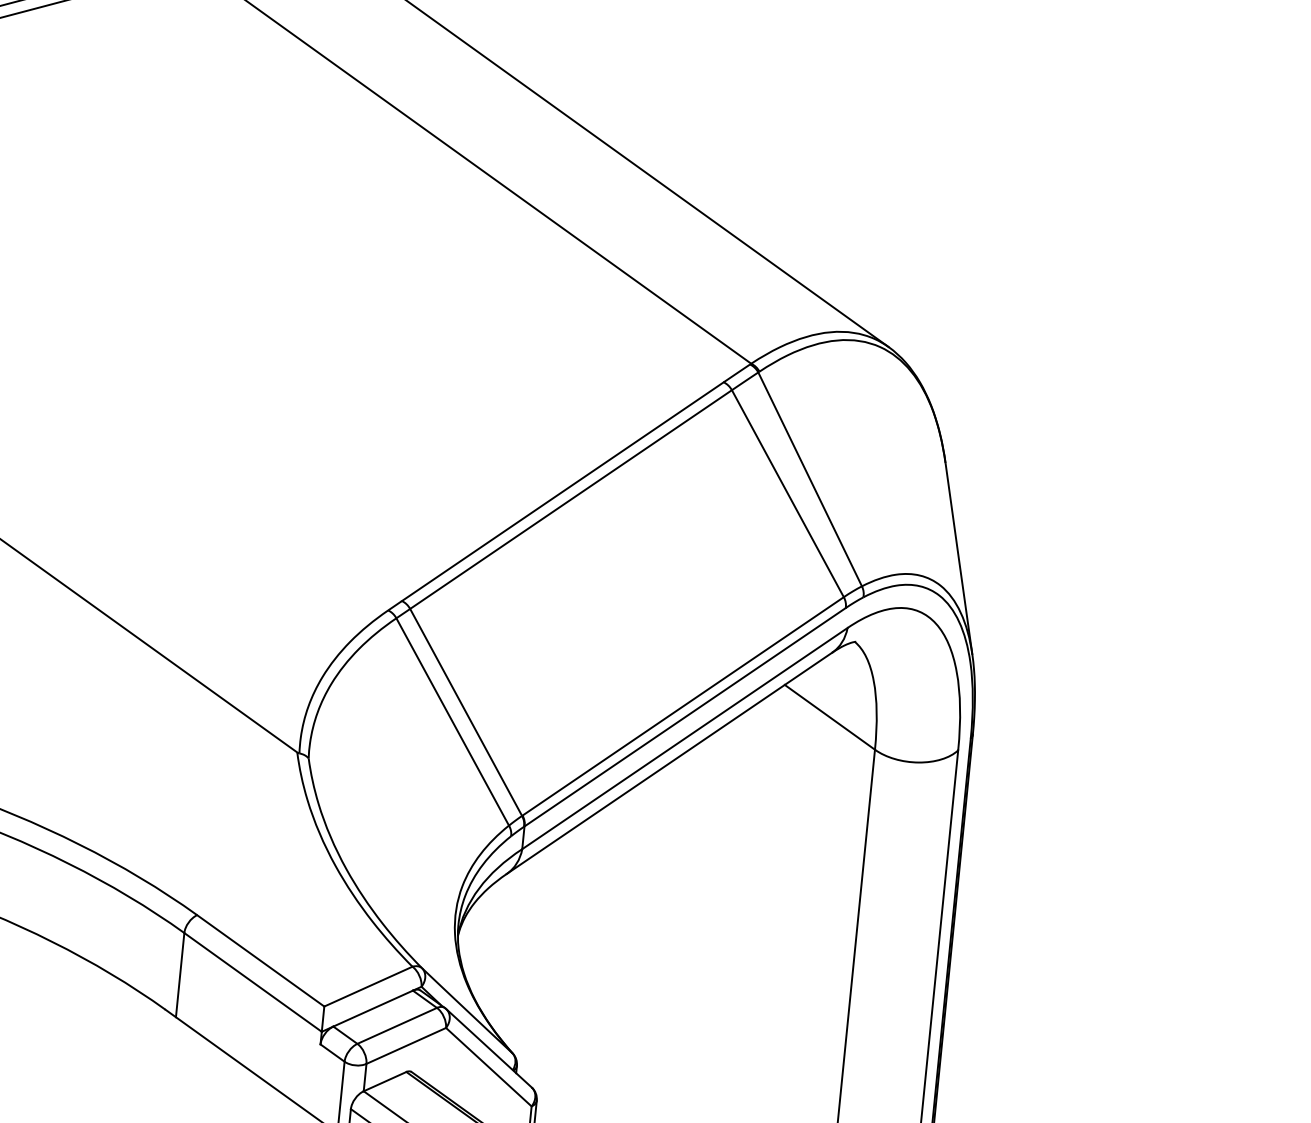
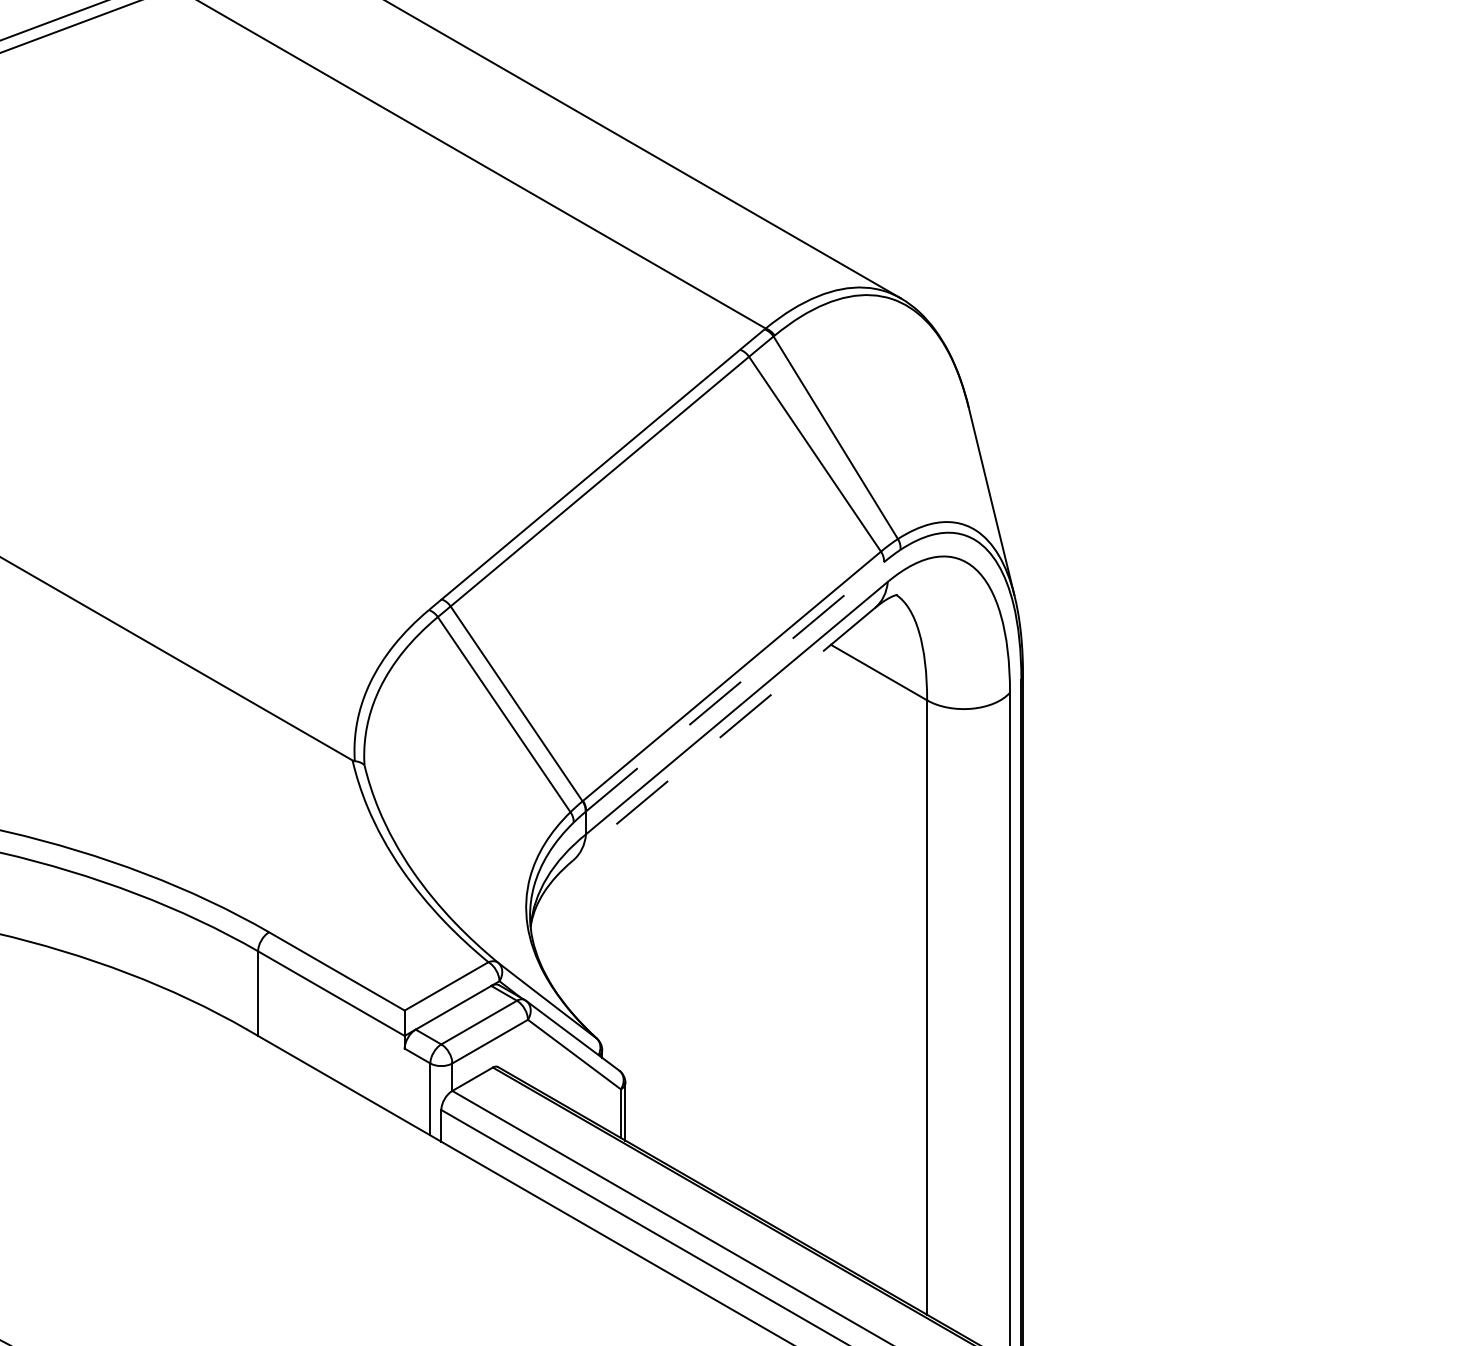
line: (685, 716) -> (735, 686), solid -> dashed
line: (668, 763) -> (723, 734), solid -> dashed

